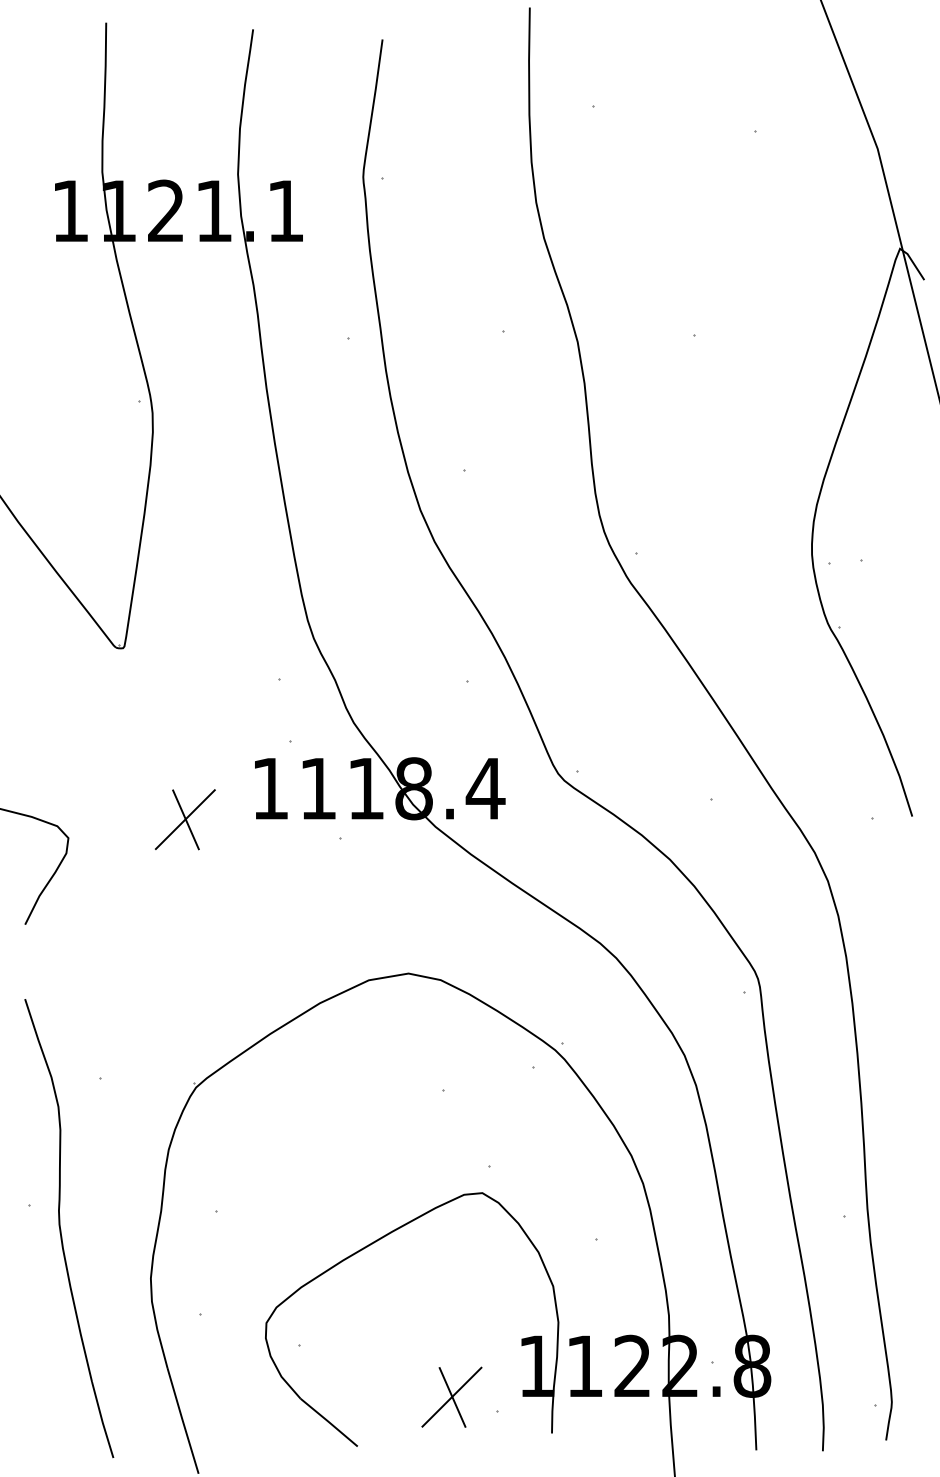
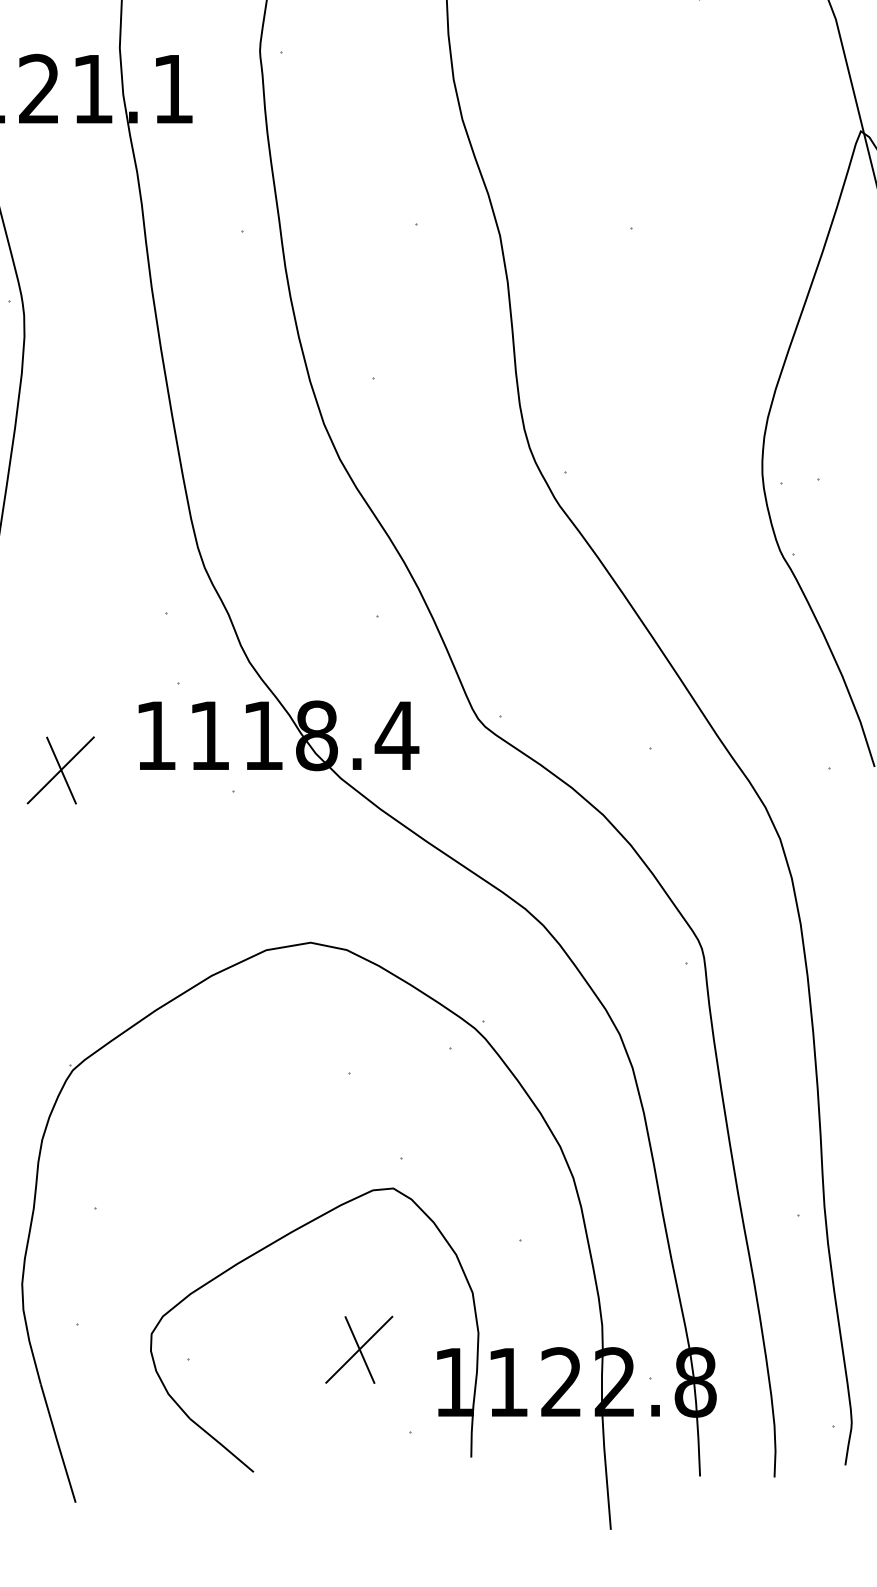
part: (451, 1396) -> (358, 1349), moved

